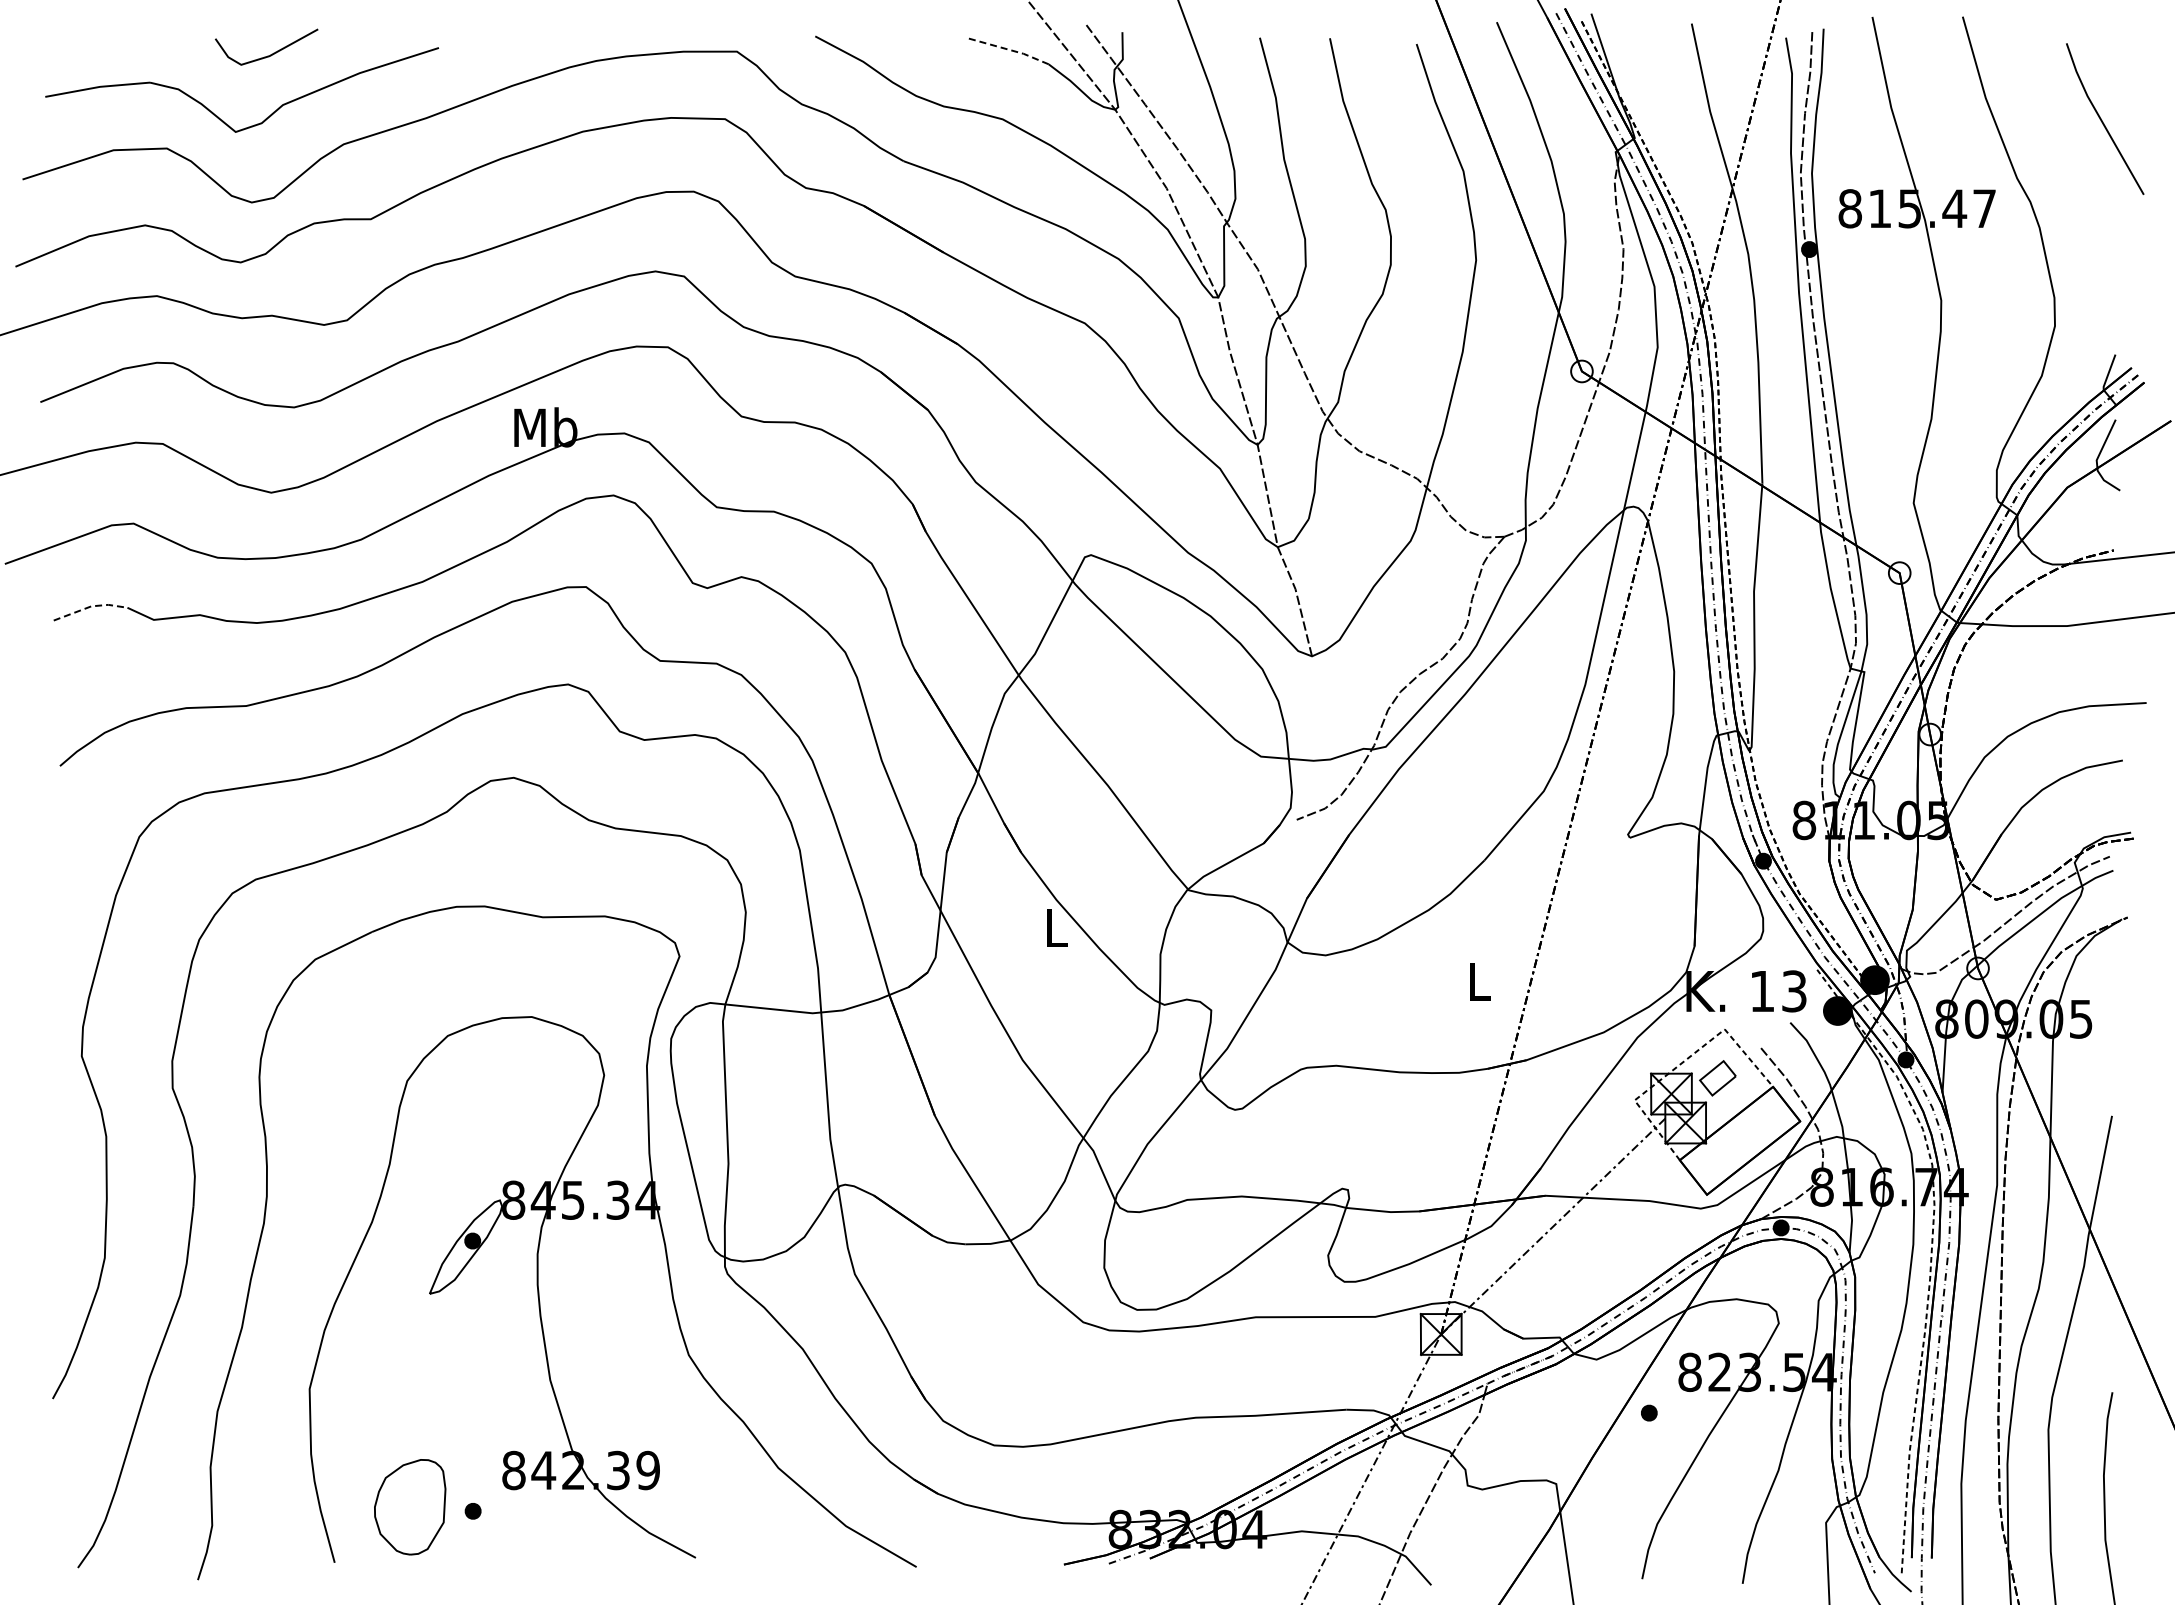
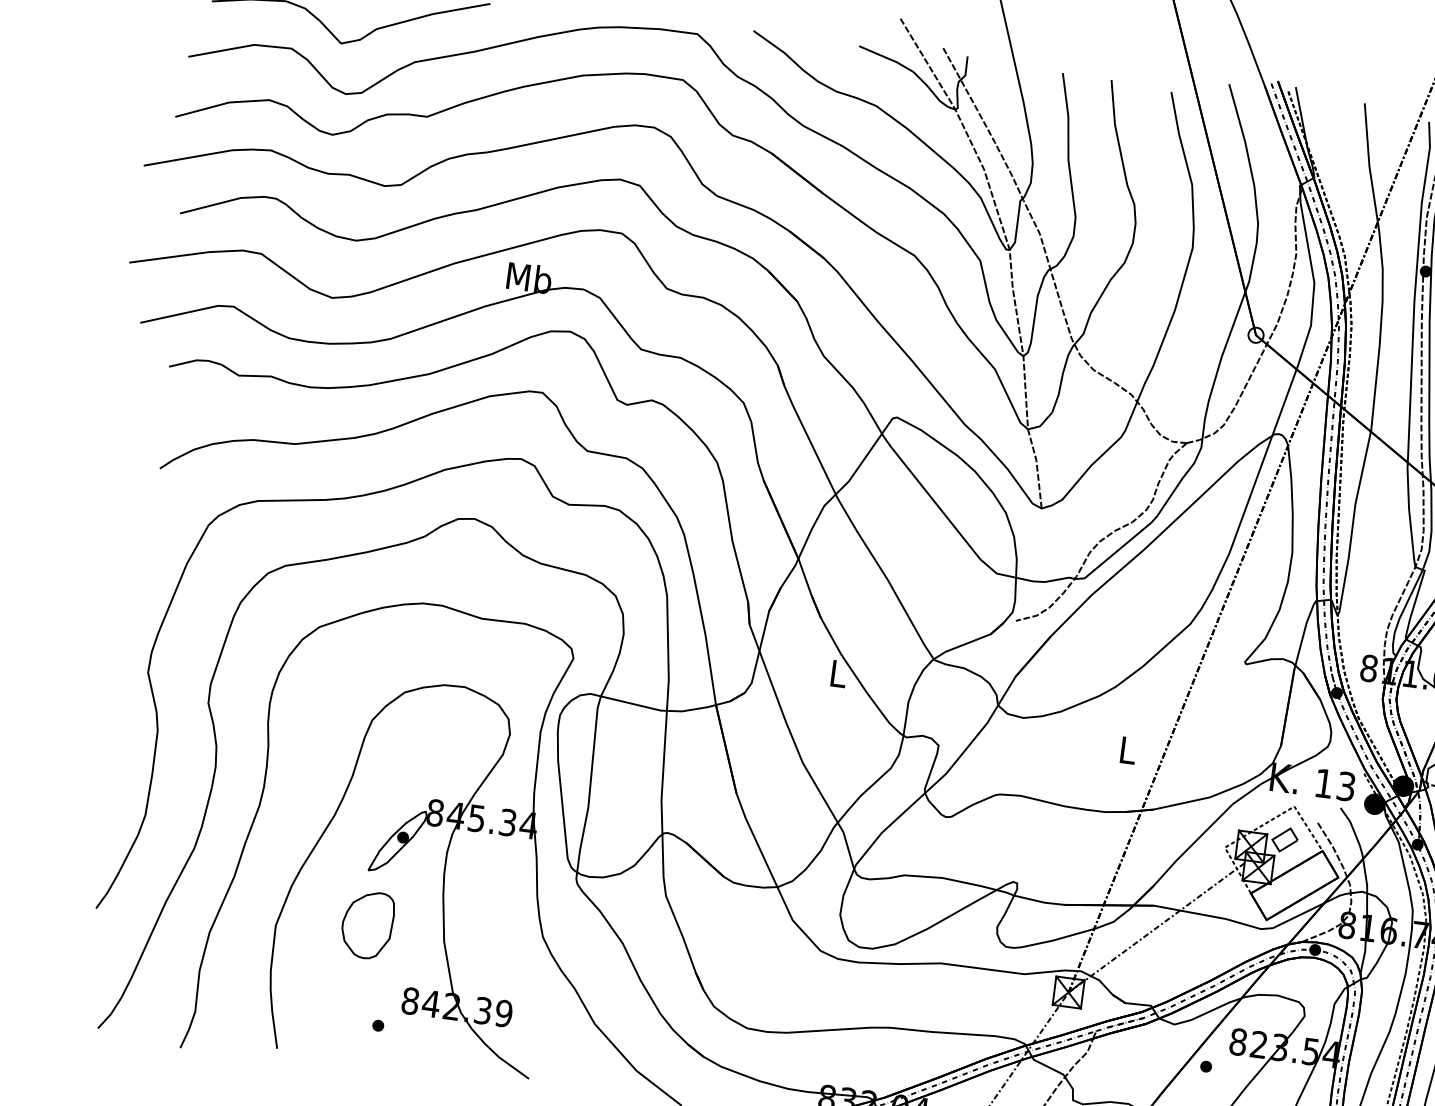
line: (1009, 49) -> (887, 57), dashed -> solid
line: (91, 606) -> (196, 360), dashed -> solid
part: (410, 1507) -> (367, 925), moved

